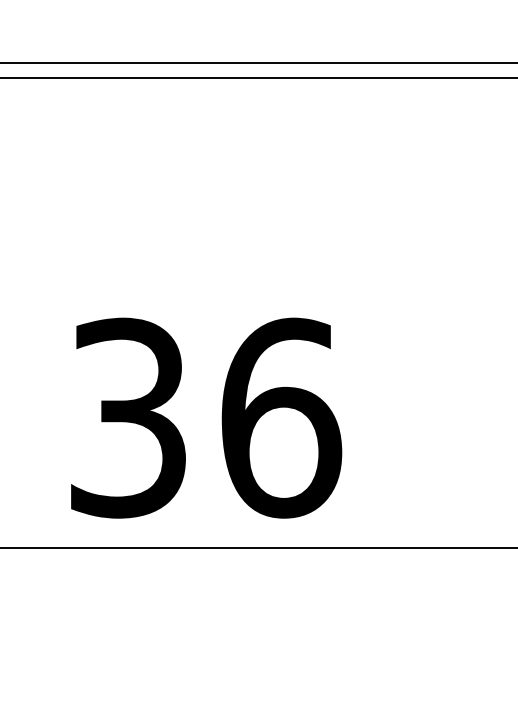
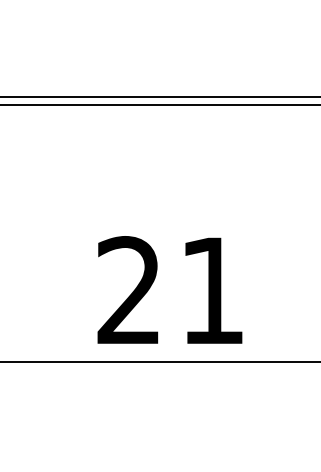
text: (205, 417) -> (171, 290), 36 -> 21

